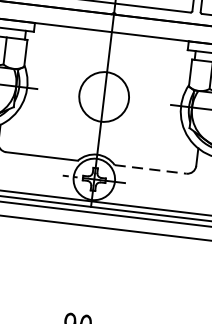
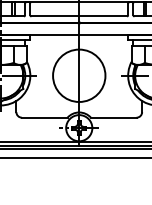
circle: (104, 96) -> (79, 75), size x1.67
line: (150, 169) -> (113, 117), dashed -> solid

